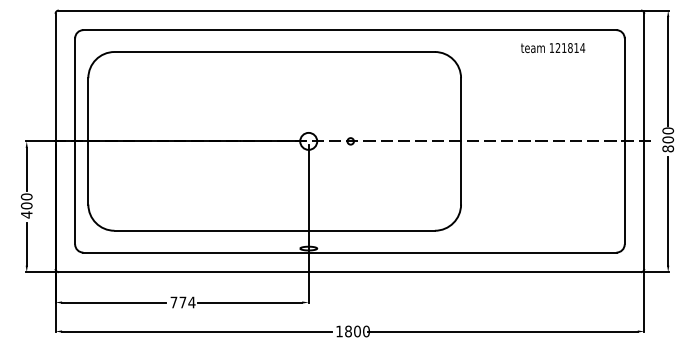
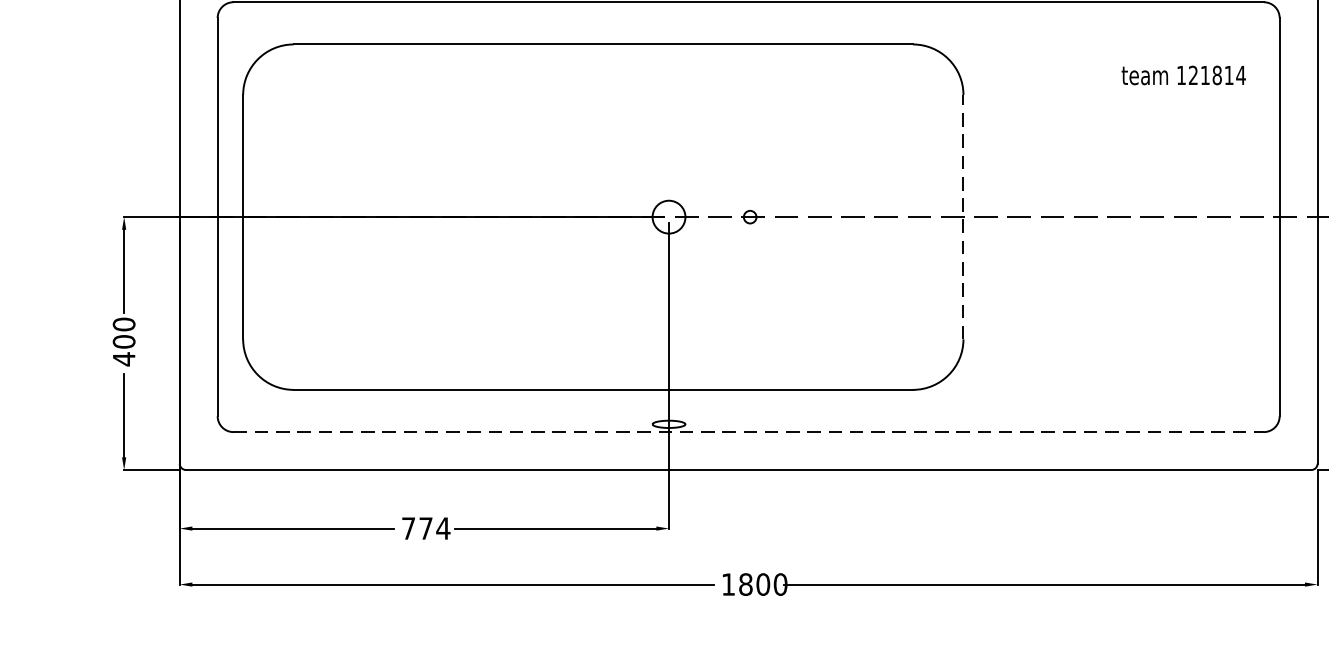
text: (553, 47) -> (1184, 74), moved
line: (461, 140) -> (964, 215), solid -> dashed
line: (349, 252) -> (747, 431), solid -> dashed

